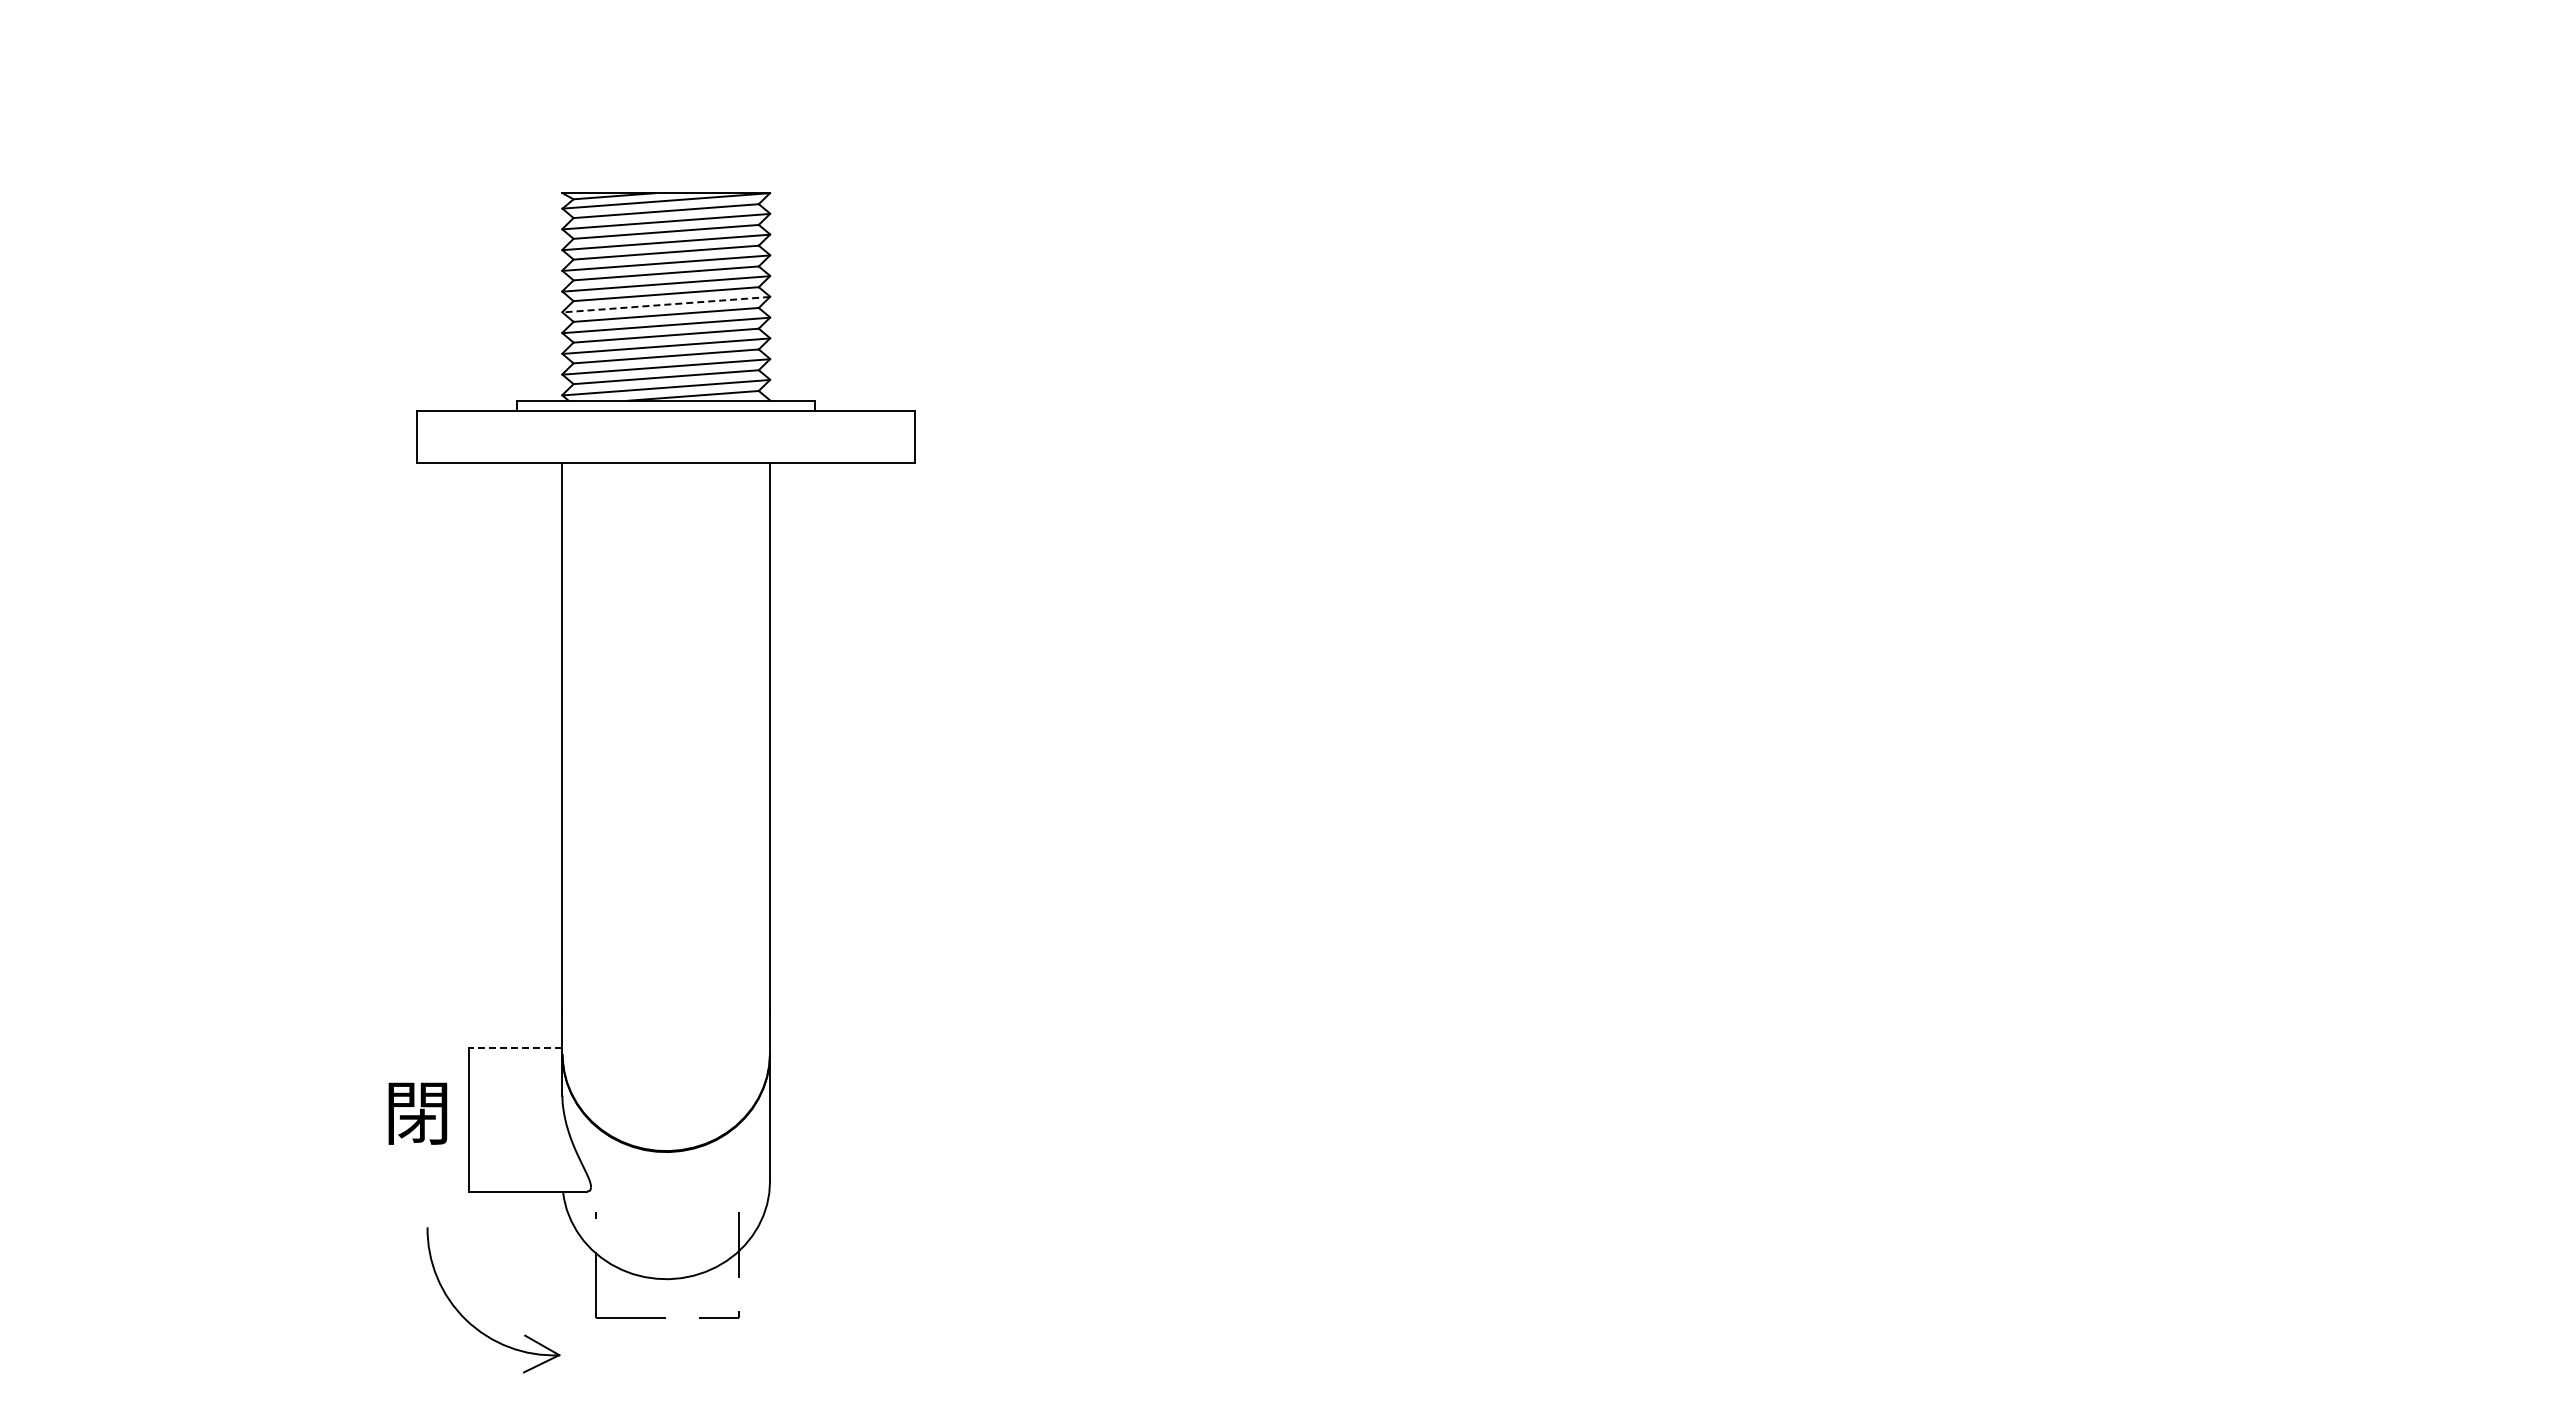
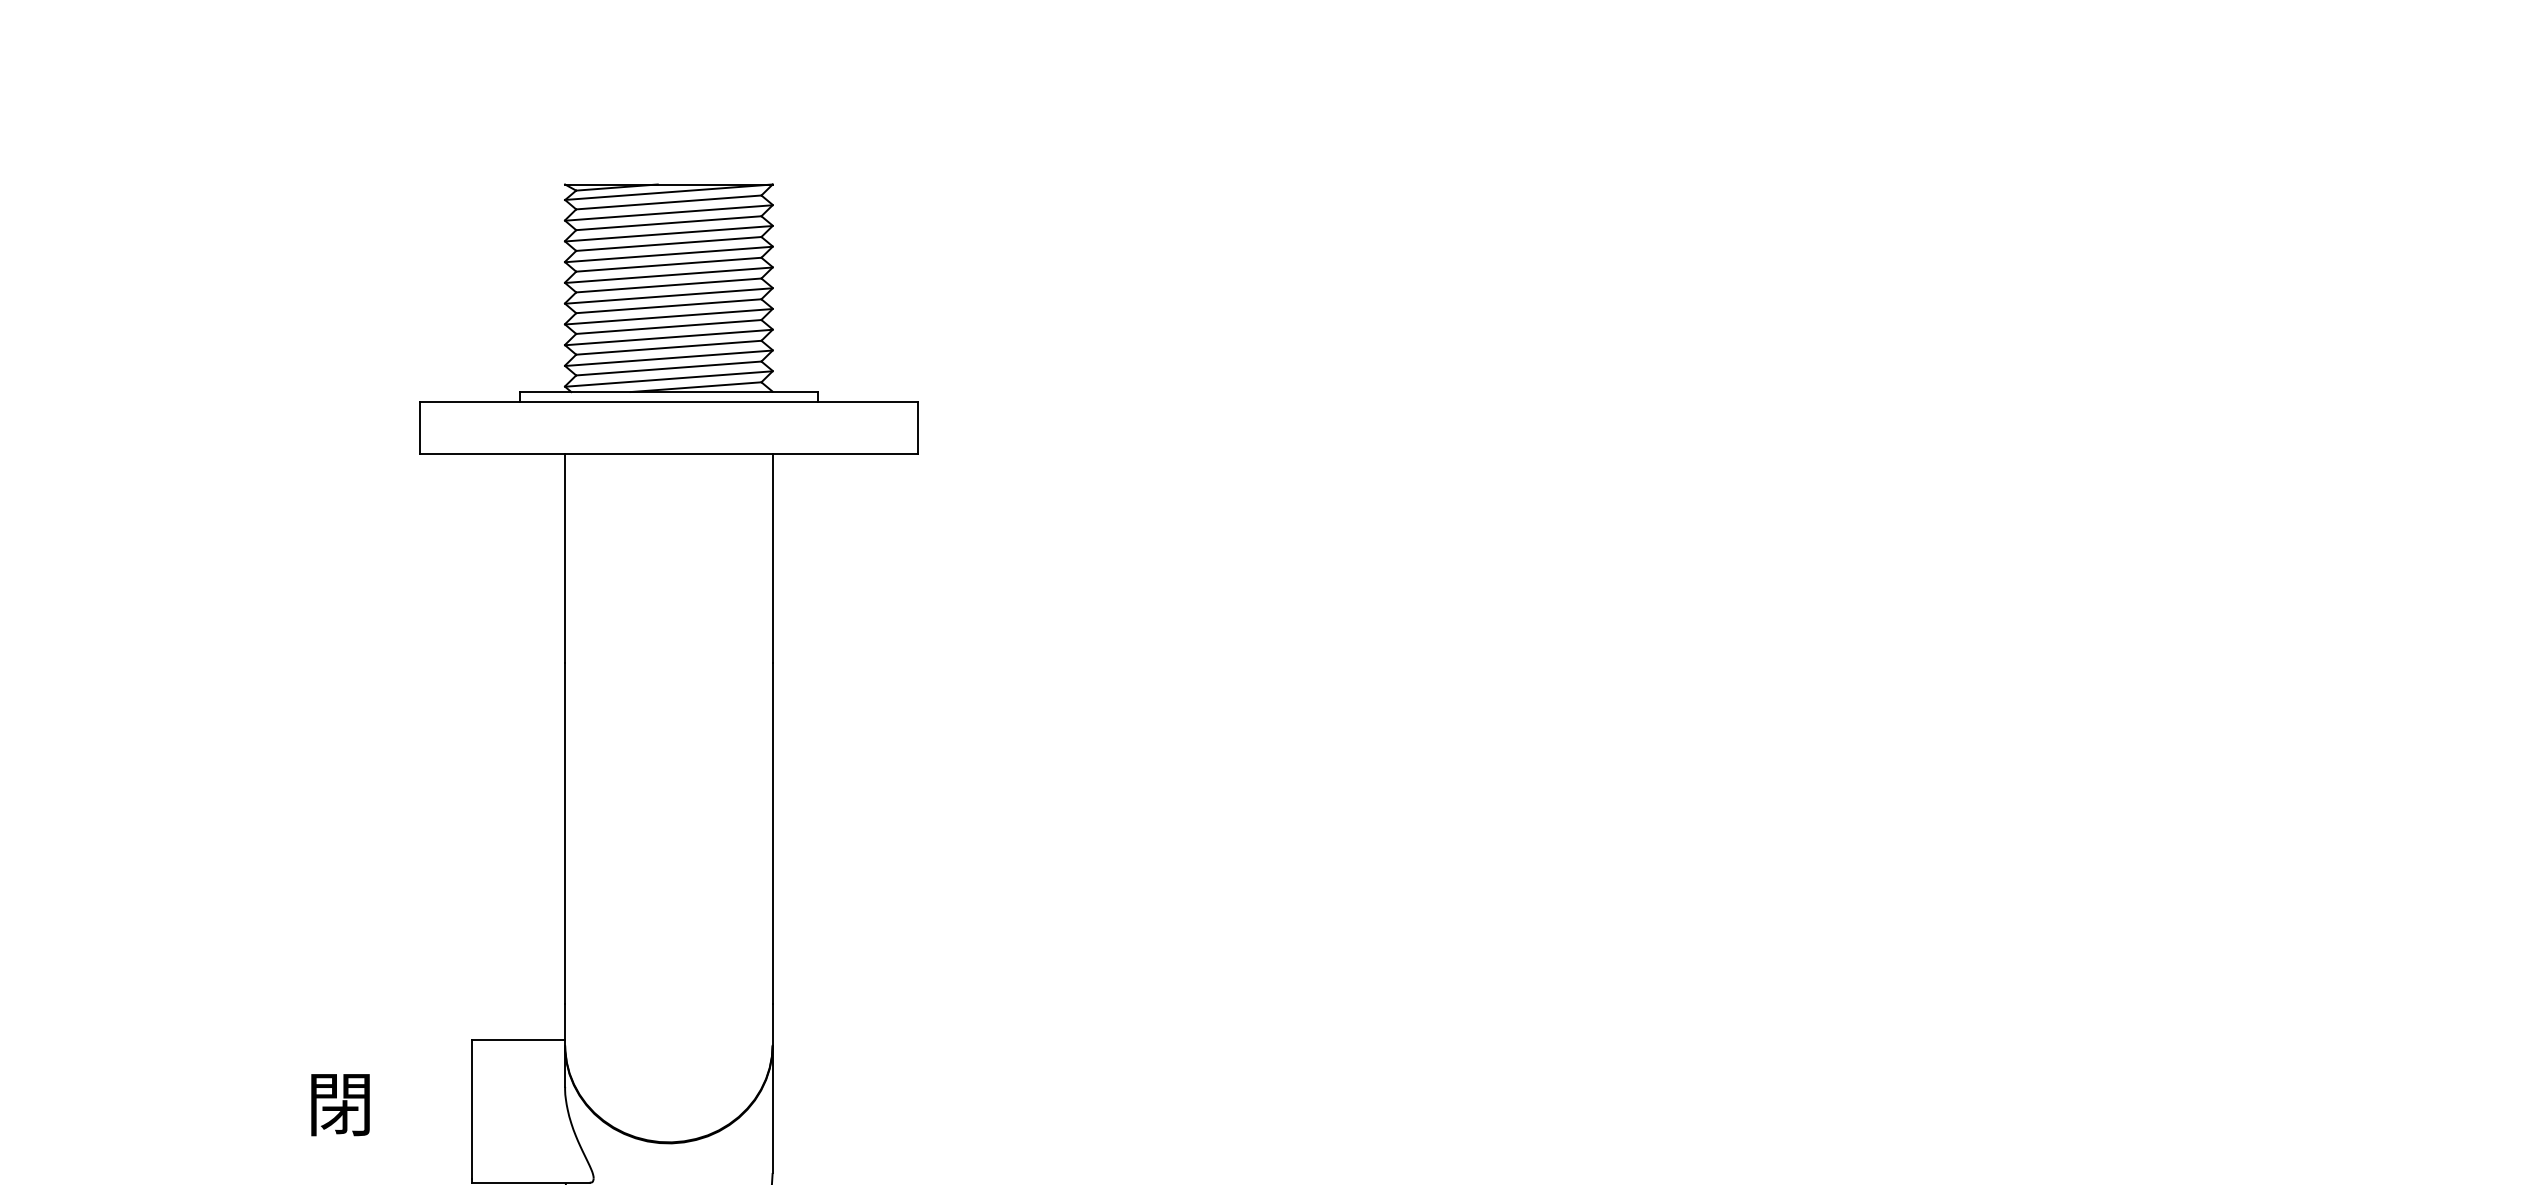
line: (665, 304) -> (668, 295), dashed -> solid
line: (515, 1048) -> (518, 1039), dashed -> solid
text: (417, 1113) -> (340, 1104), moved

